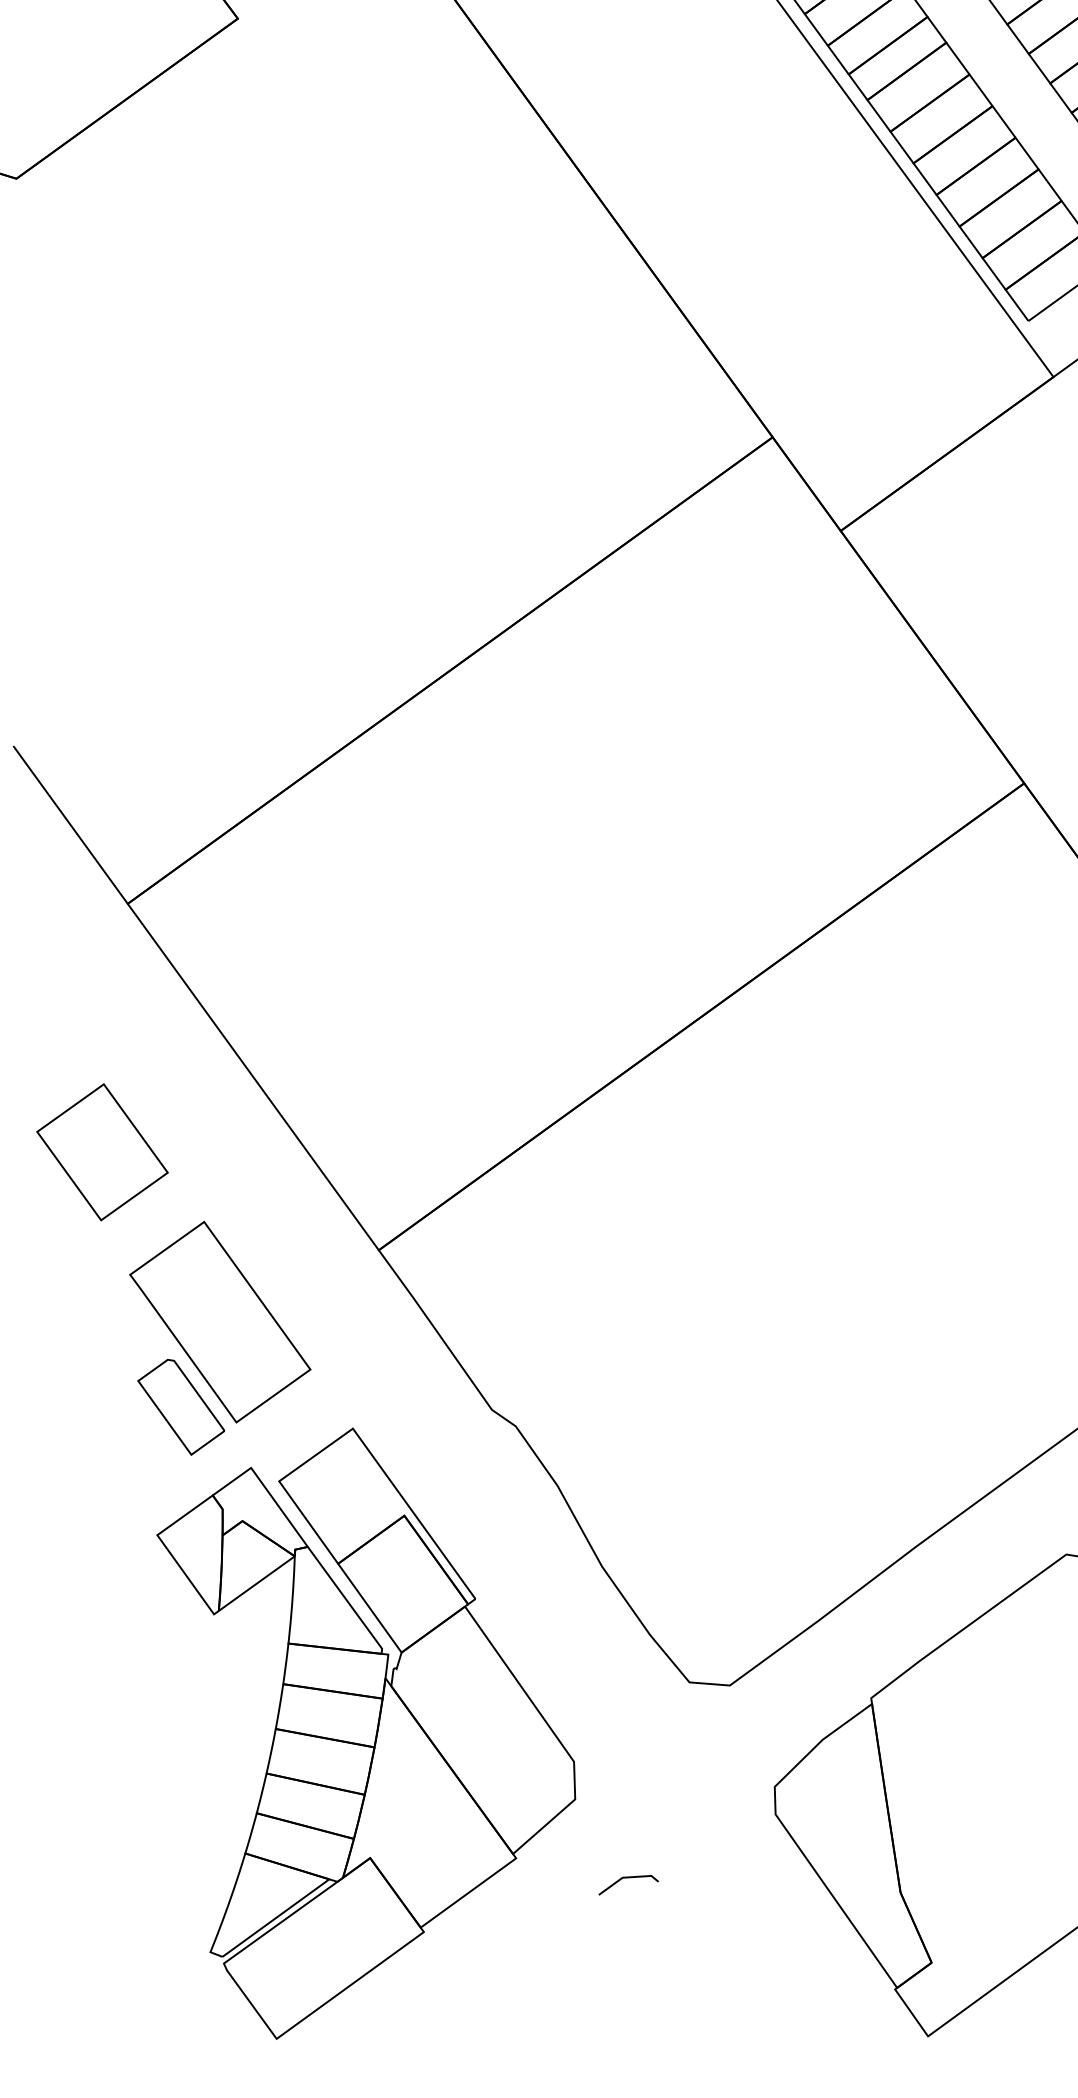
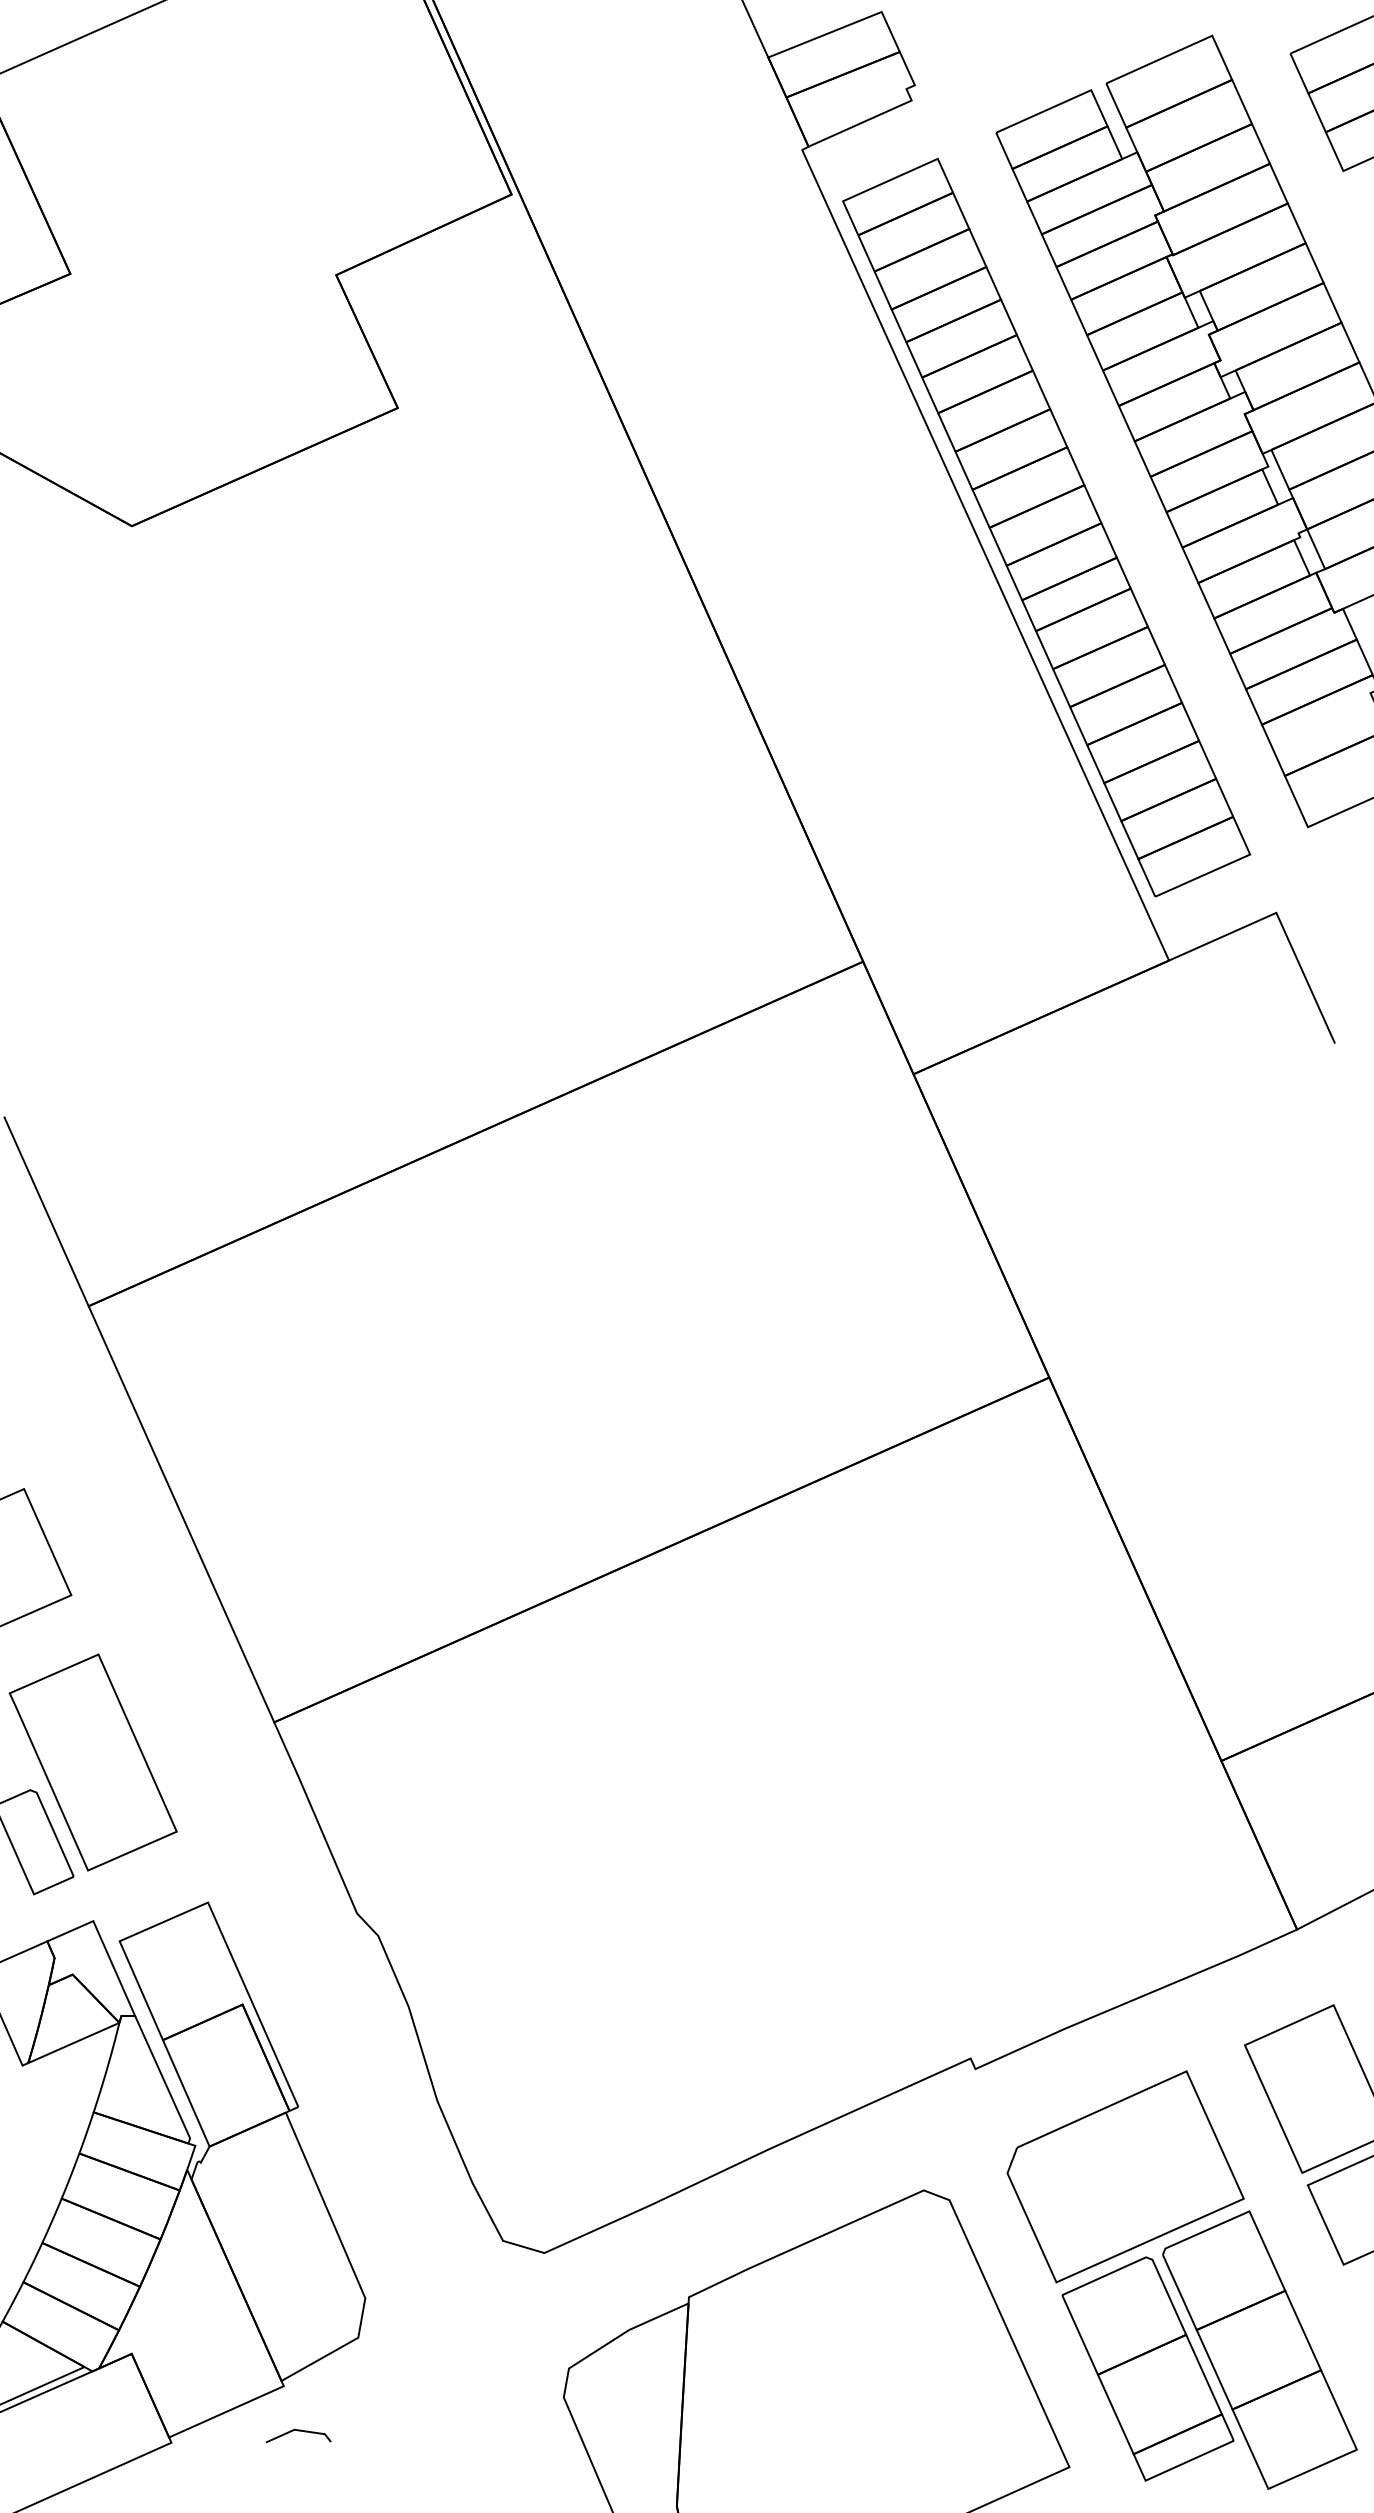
line: (626, 1878) -> (298, 2431), moved

